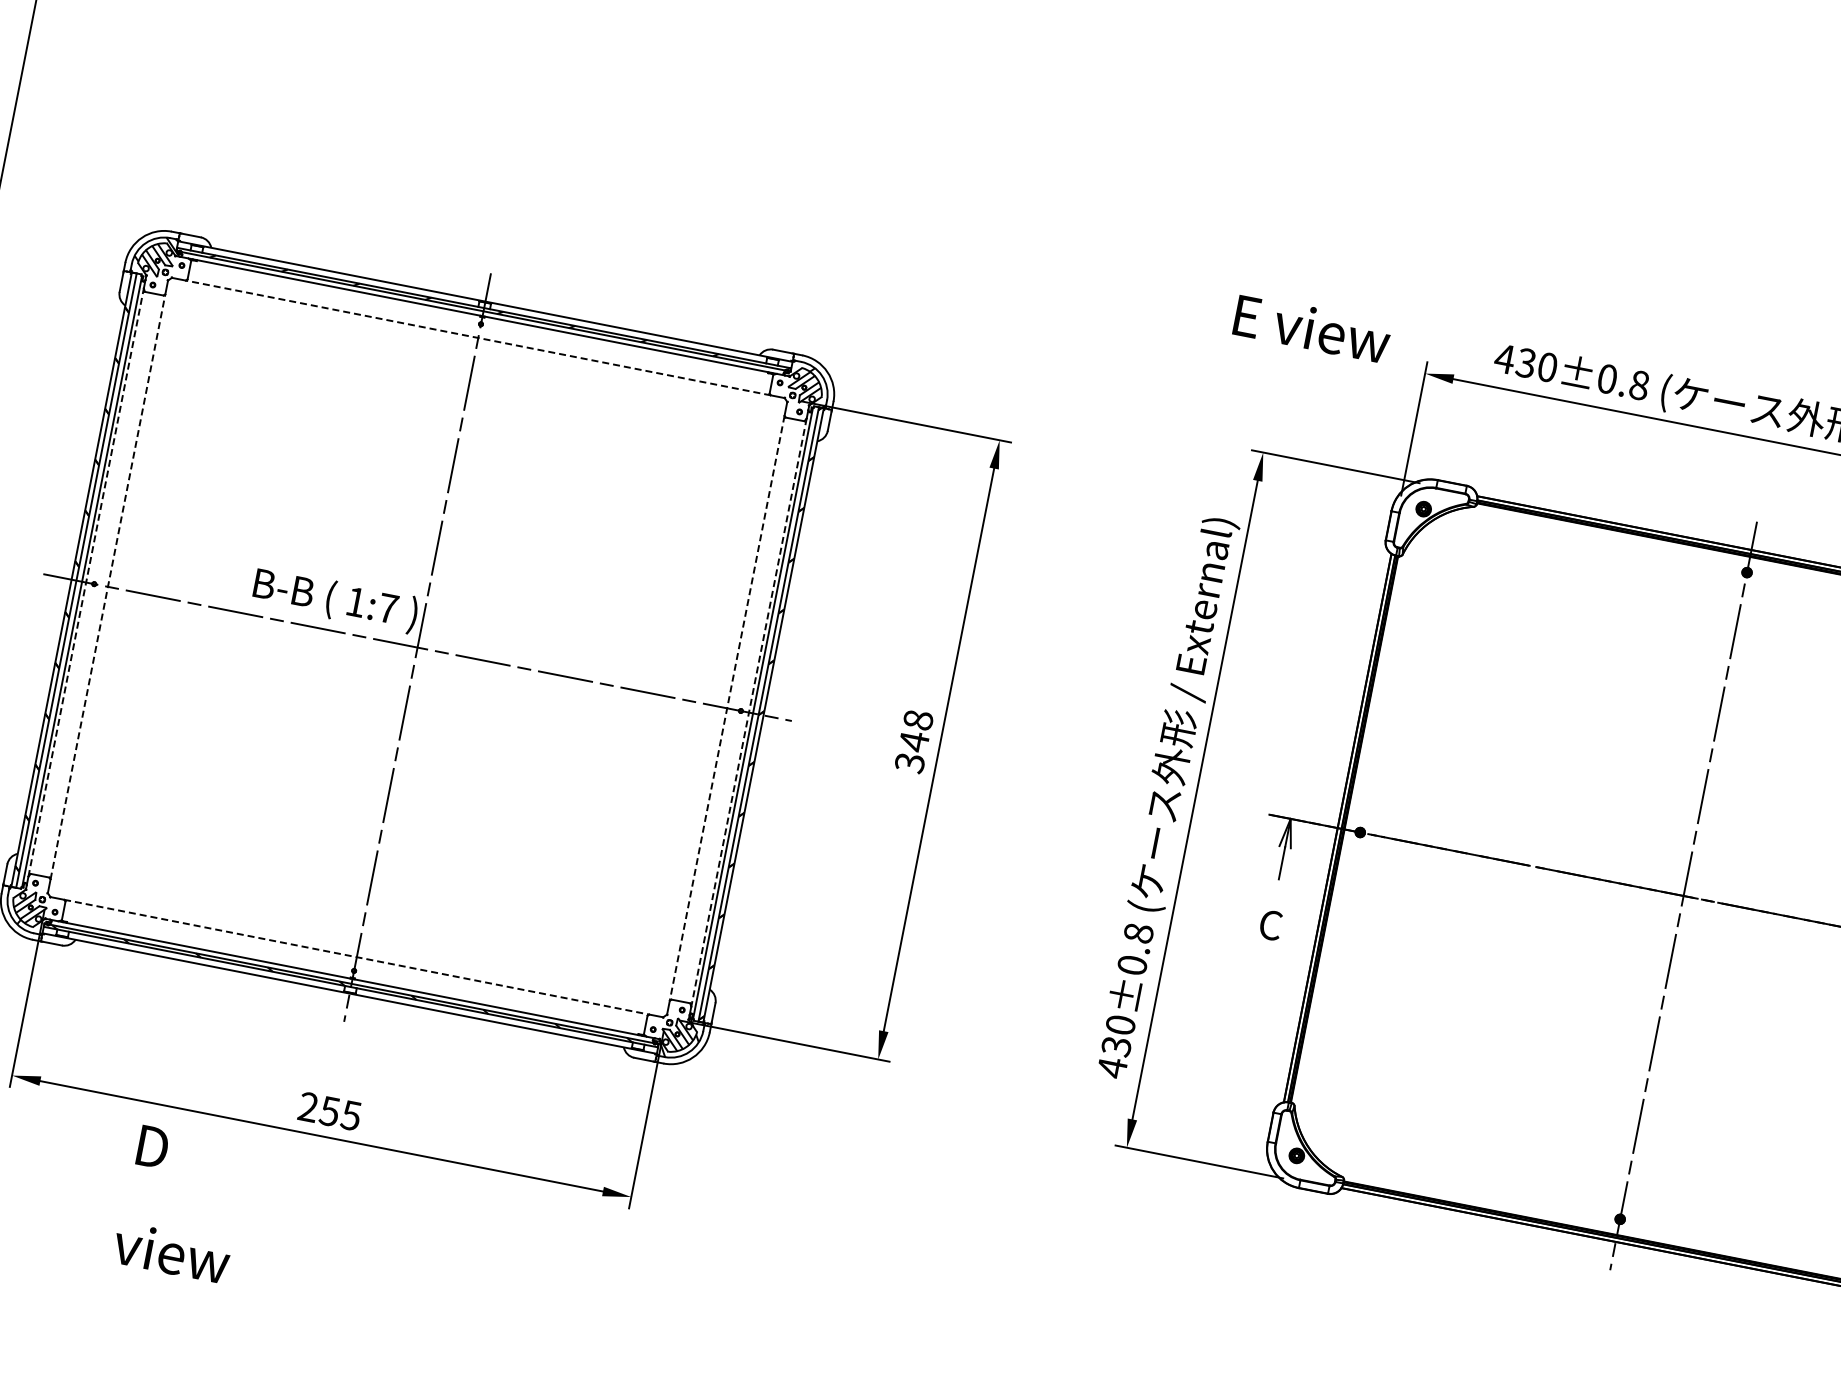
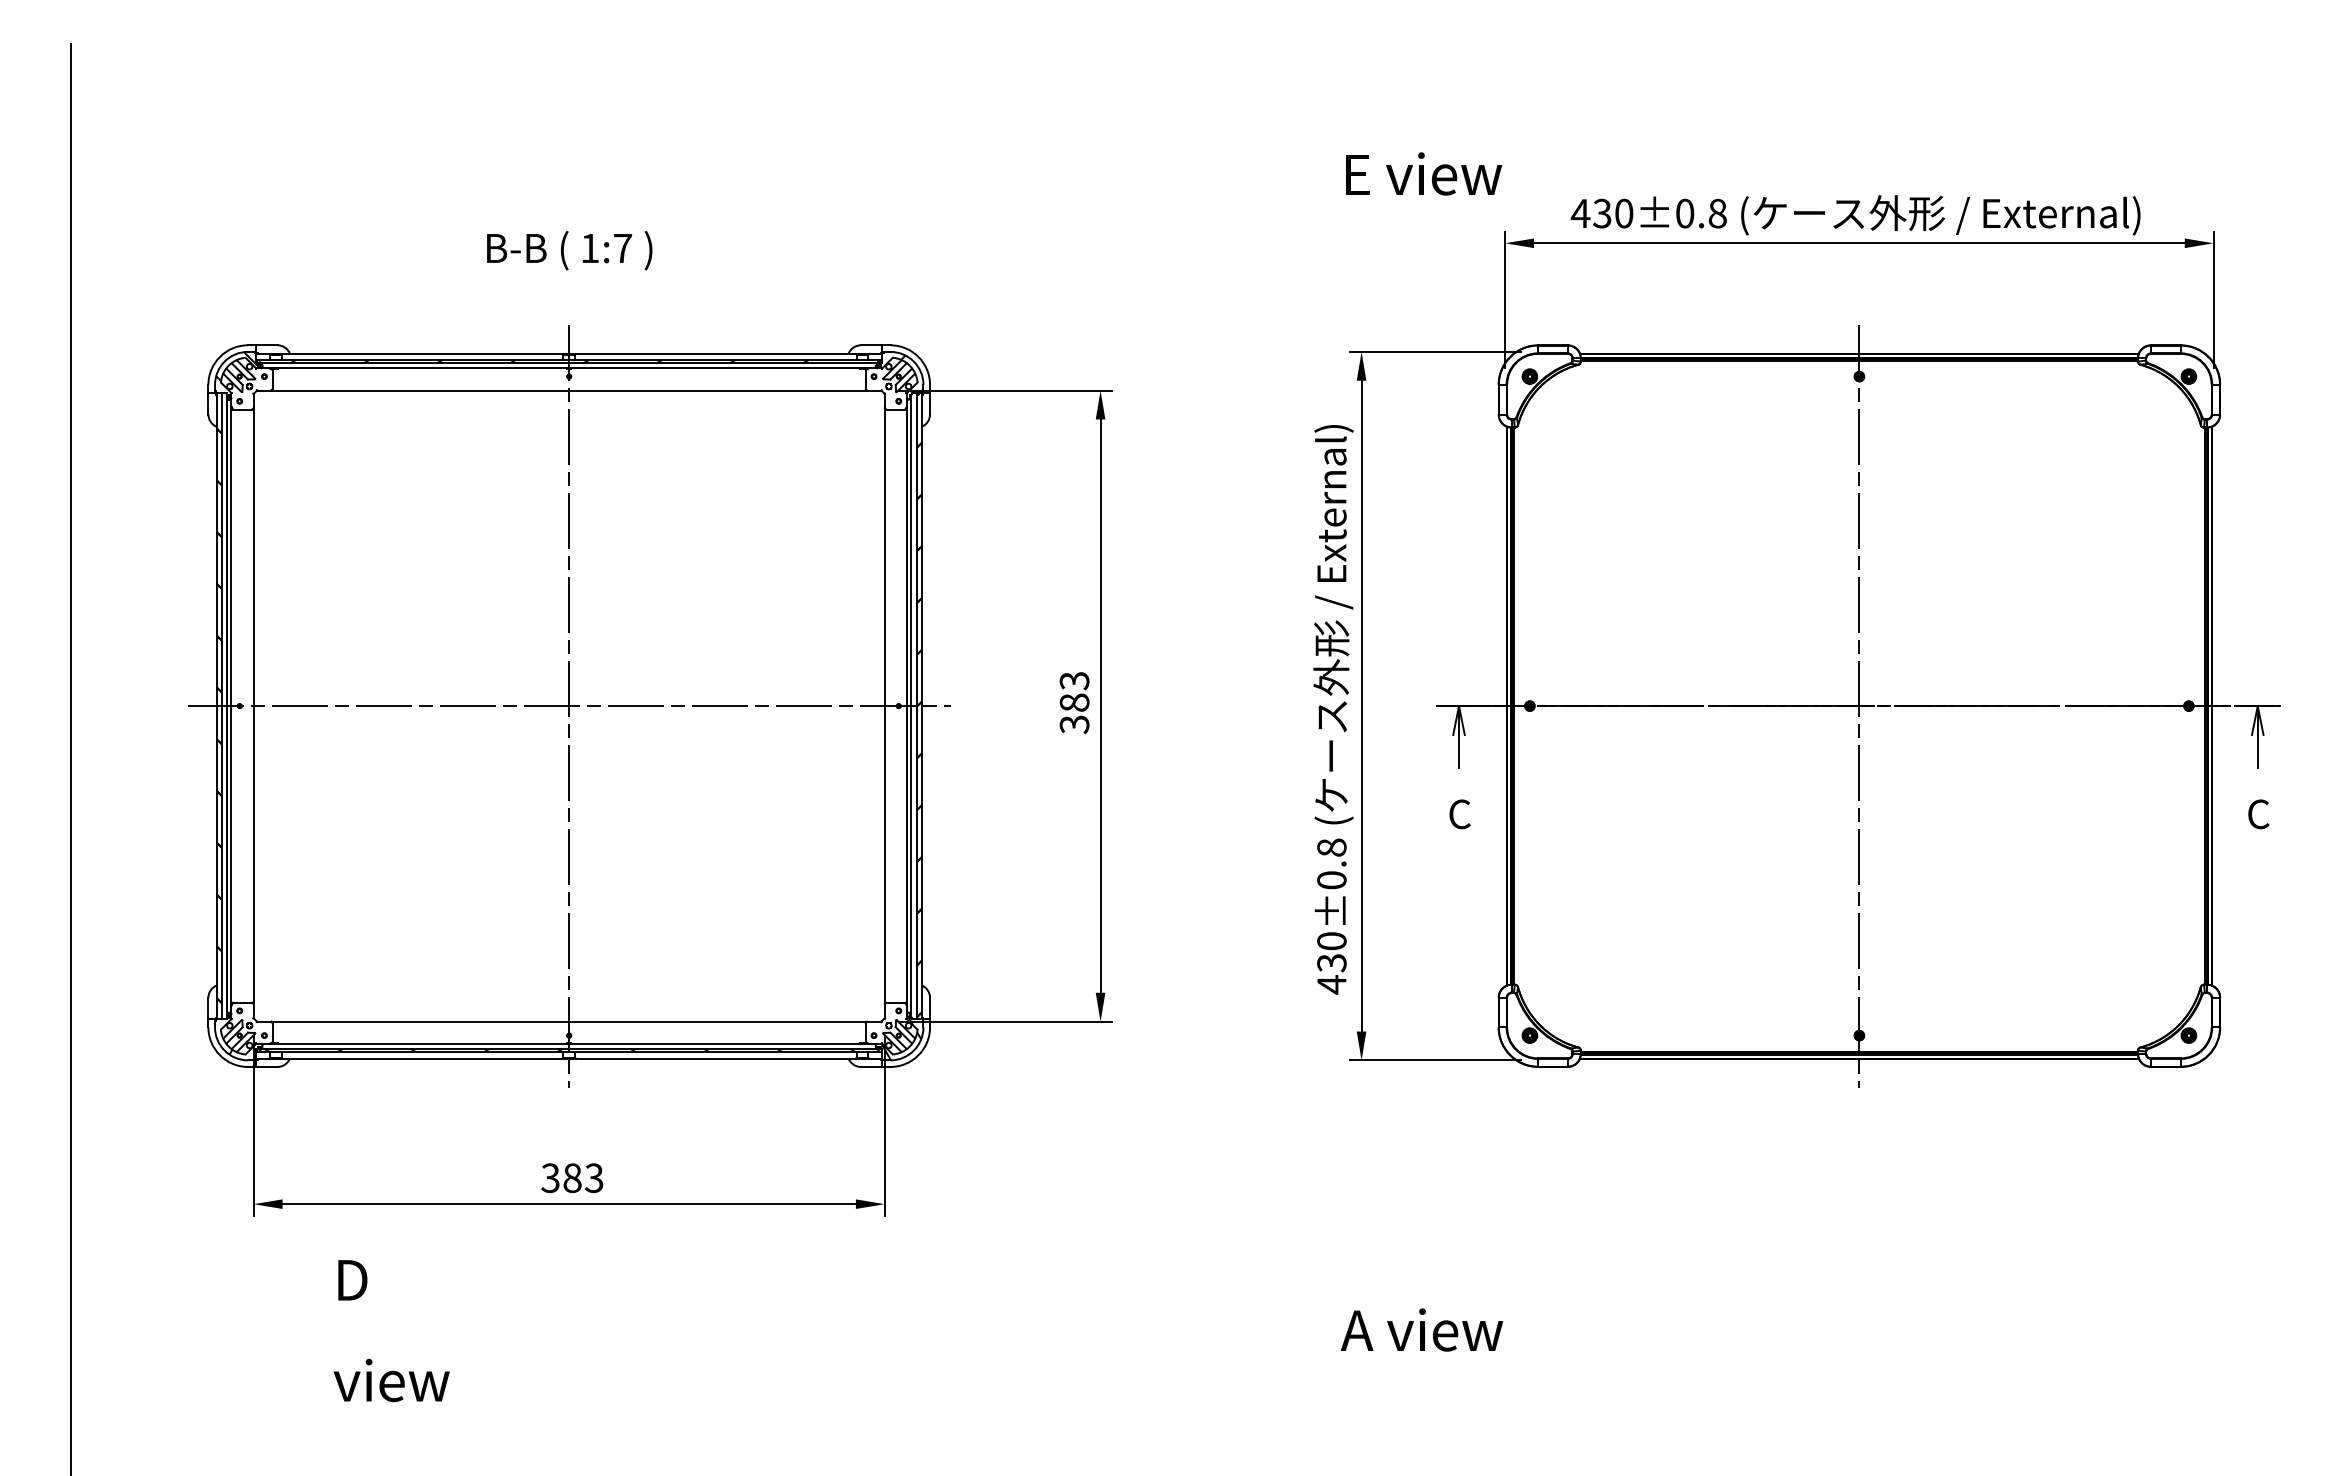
text: (1313, 328) -> (1424, 173), moved
line: (477, 337) -> (568, 390), dashed -> solid
line: (86, 582) -> (231, 706), dashed -> solid
line: (107, 586) -> (253, 705), dashed -> solid
text: (335, 600) -> (569, 250), moved
line: (726, 708) -> (884, 706), dashed -> solid
line: (748, 712) -> (906, 706), dashed -> solid
text: (916, 730) -> (1074, 691), 348 -> 383
line: (357, 957) -> (569, 1021), dashed -> solid
text: (329, 1111) -> (572, 1178), 255 -> 383
text: (181, 1204) -> (391, 1331), moved

